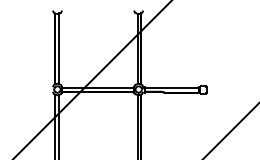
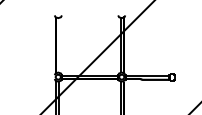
line: (58, 47) -> (59, 44), removed

